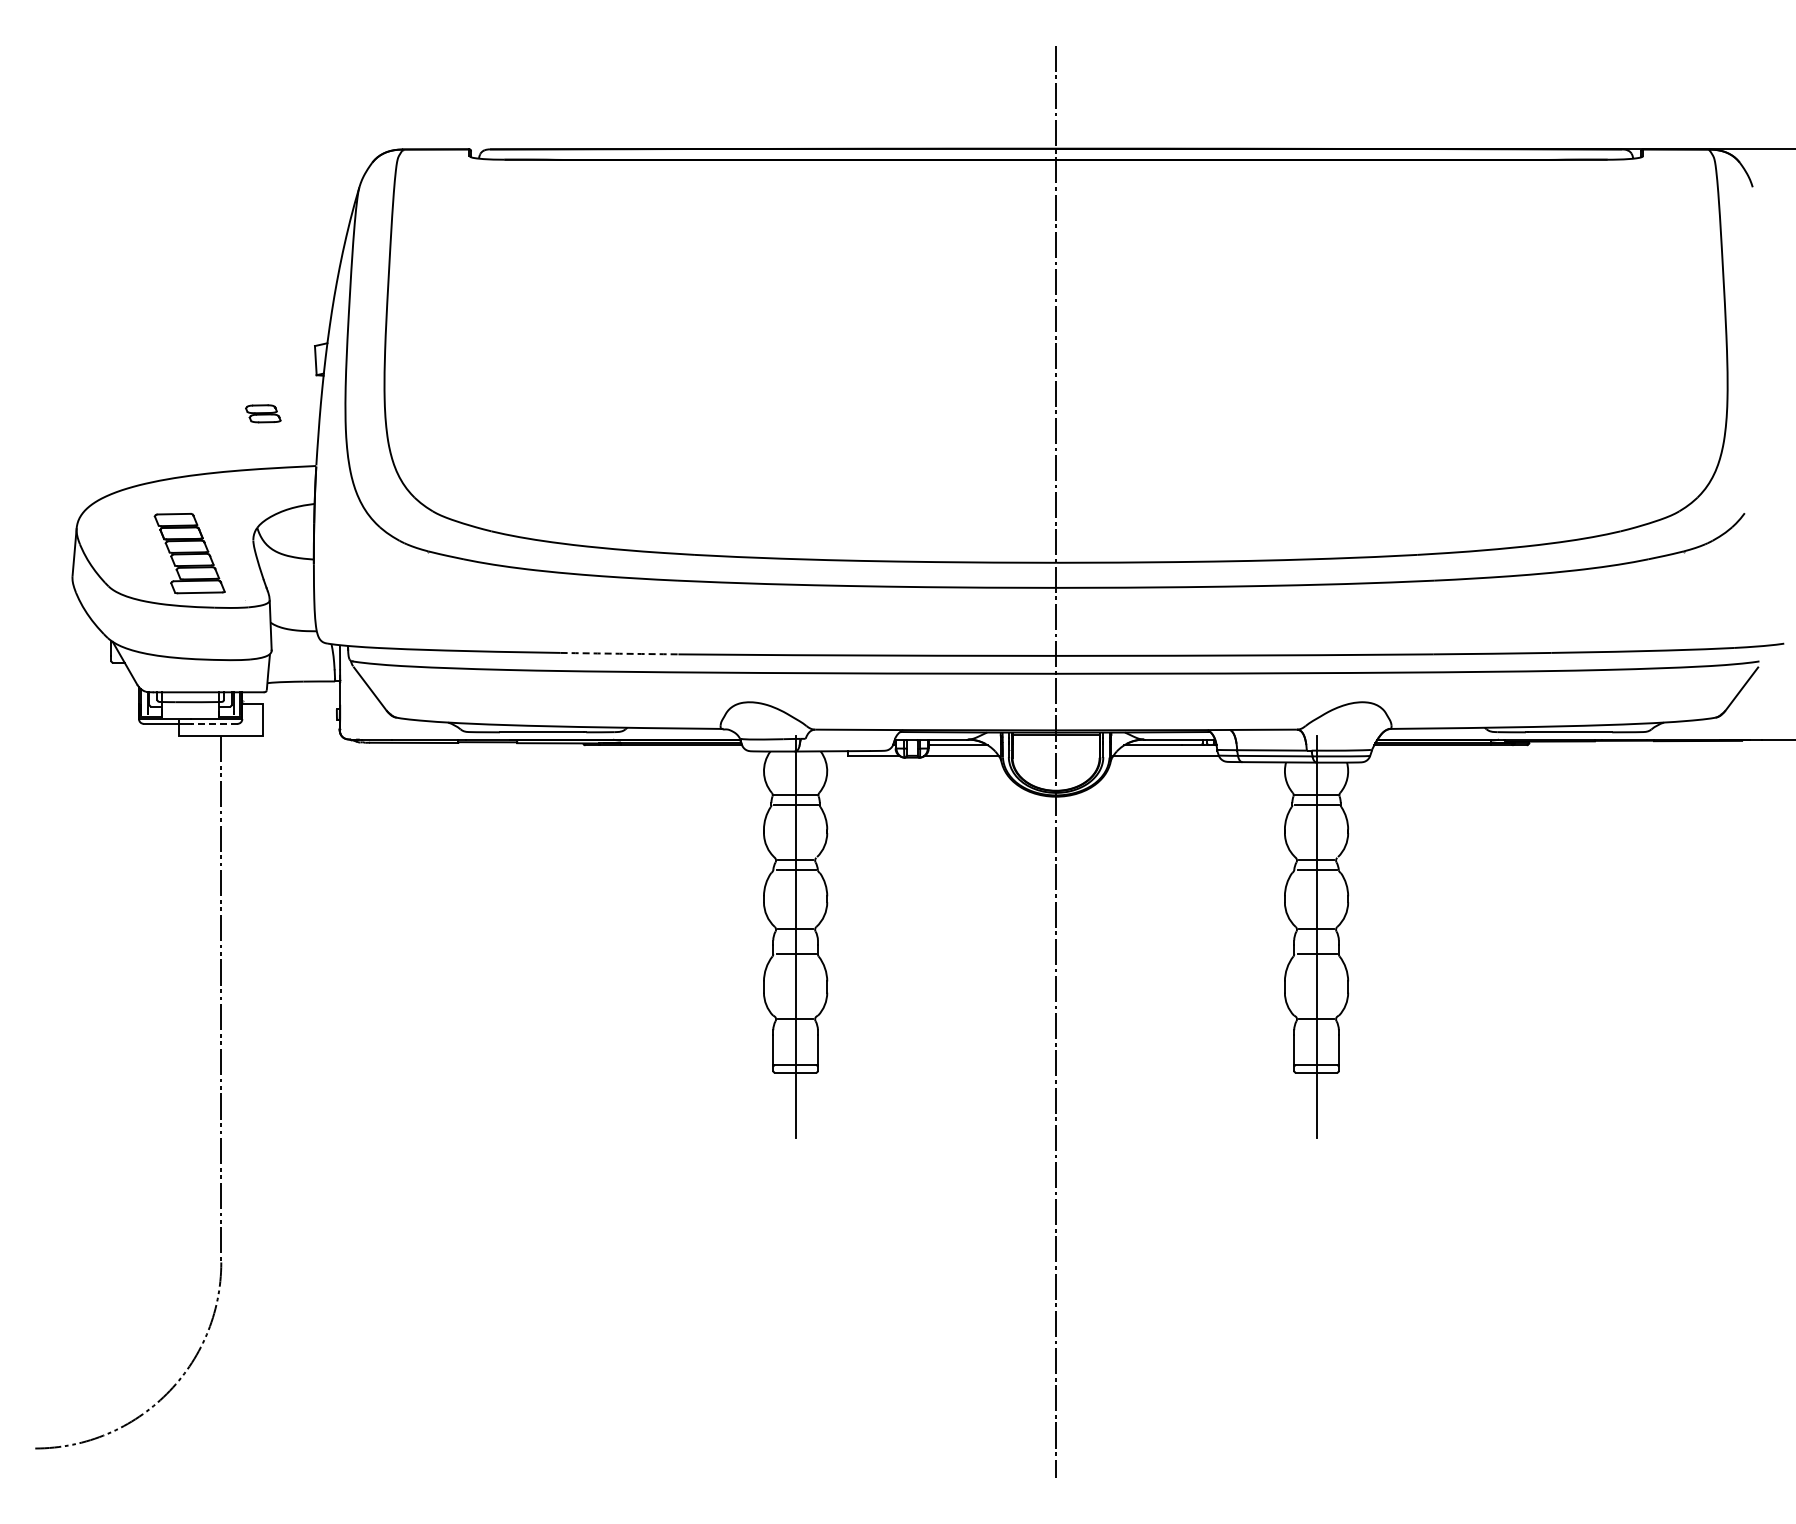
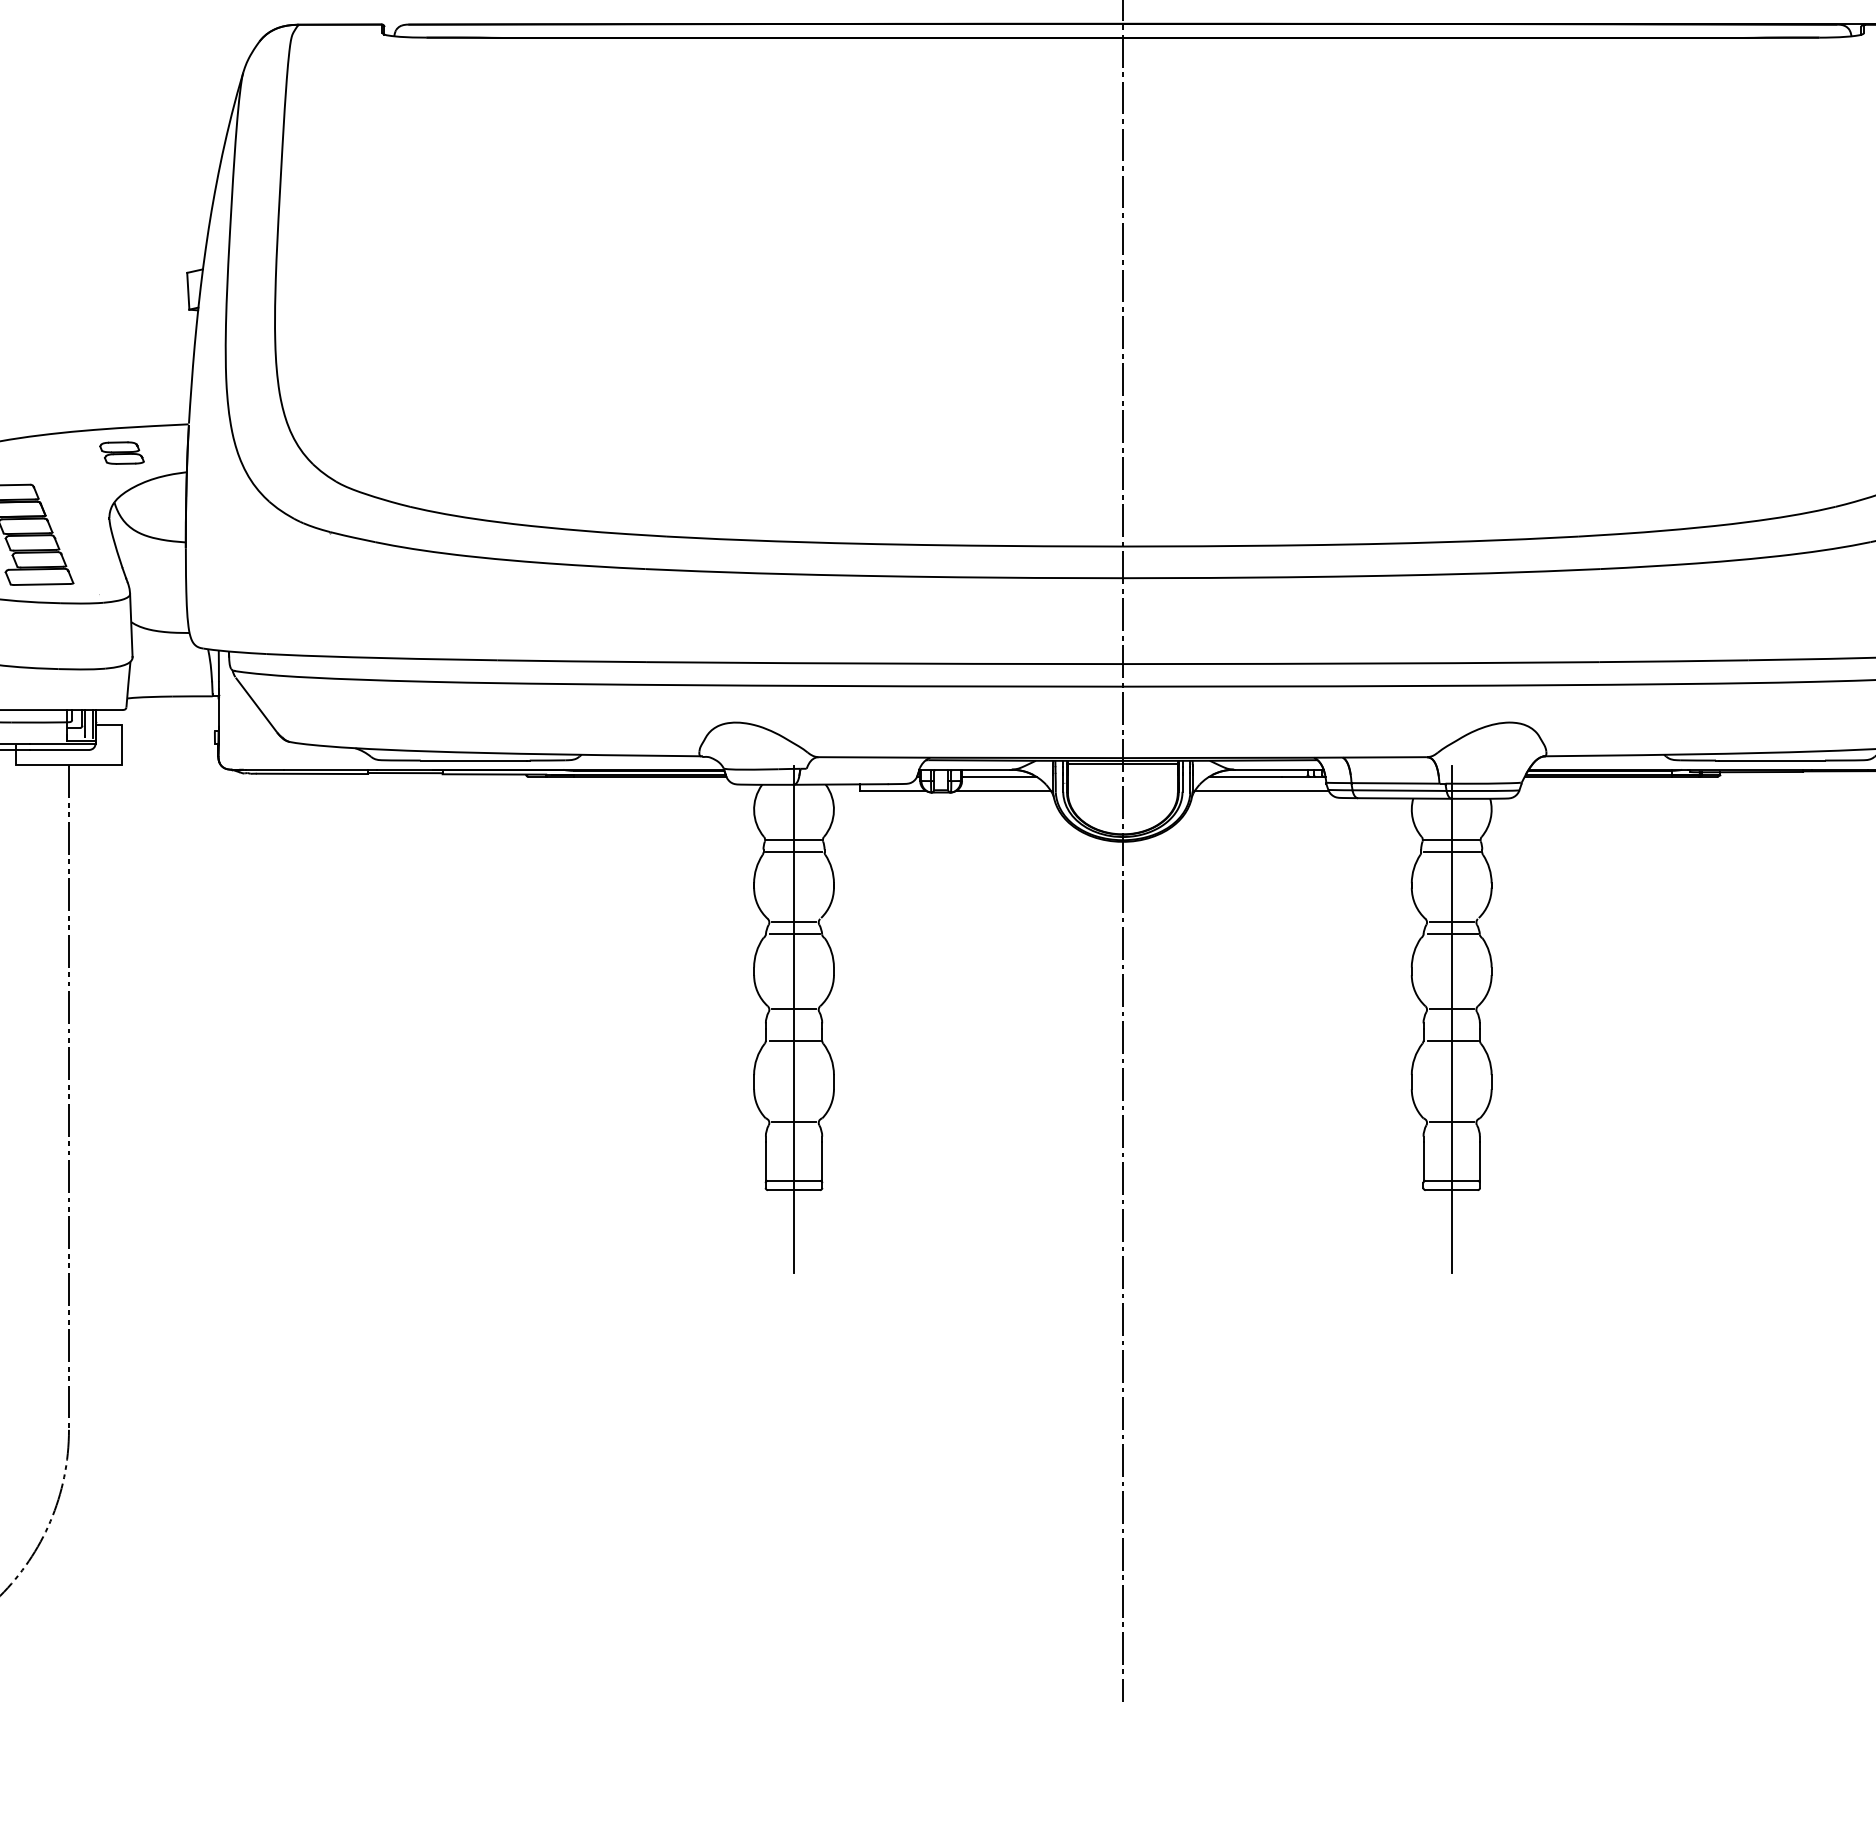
part: (263, 413) -> (122, 452), moved
arc: (619, 653) -> (571, 661), dashed -> solid
line: (213, 723) -> (59, 749), dashed -> solid

